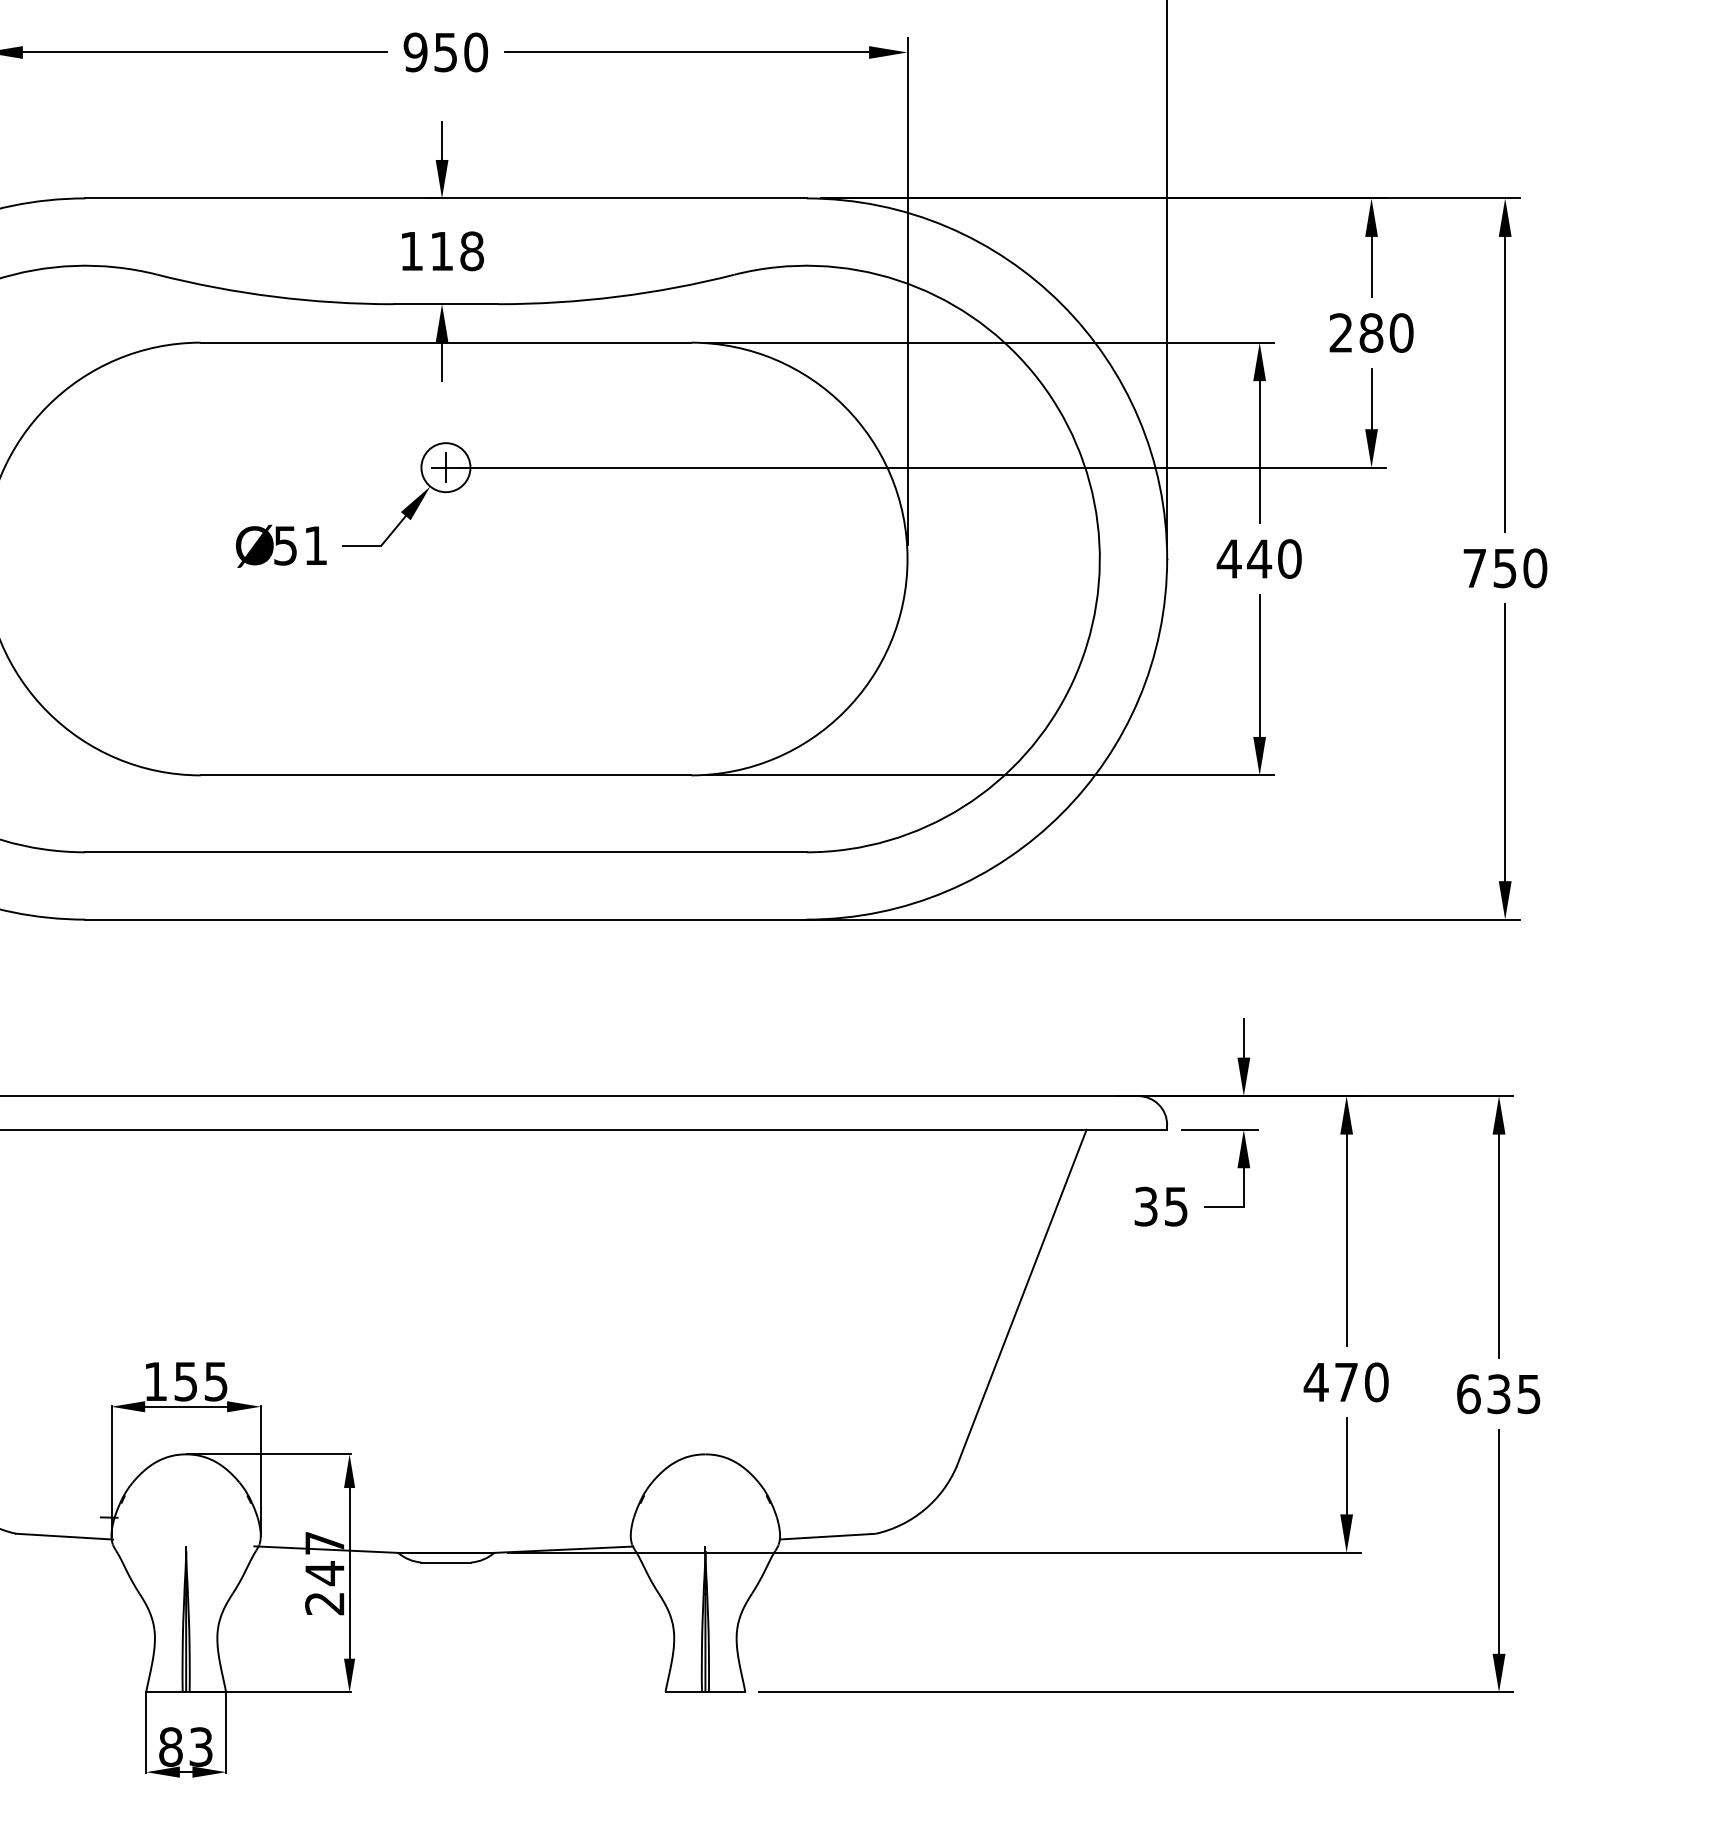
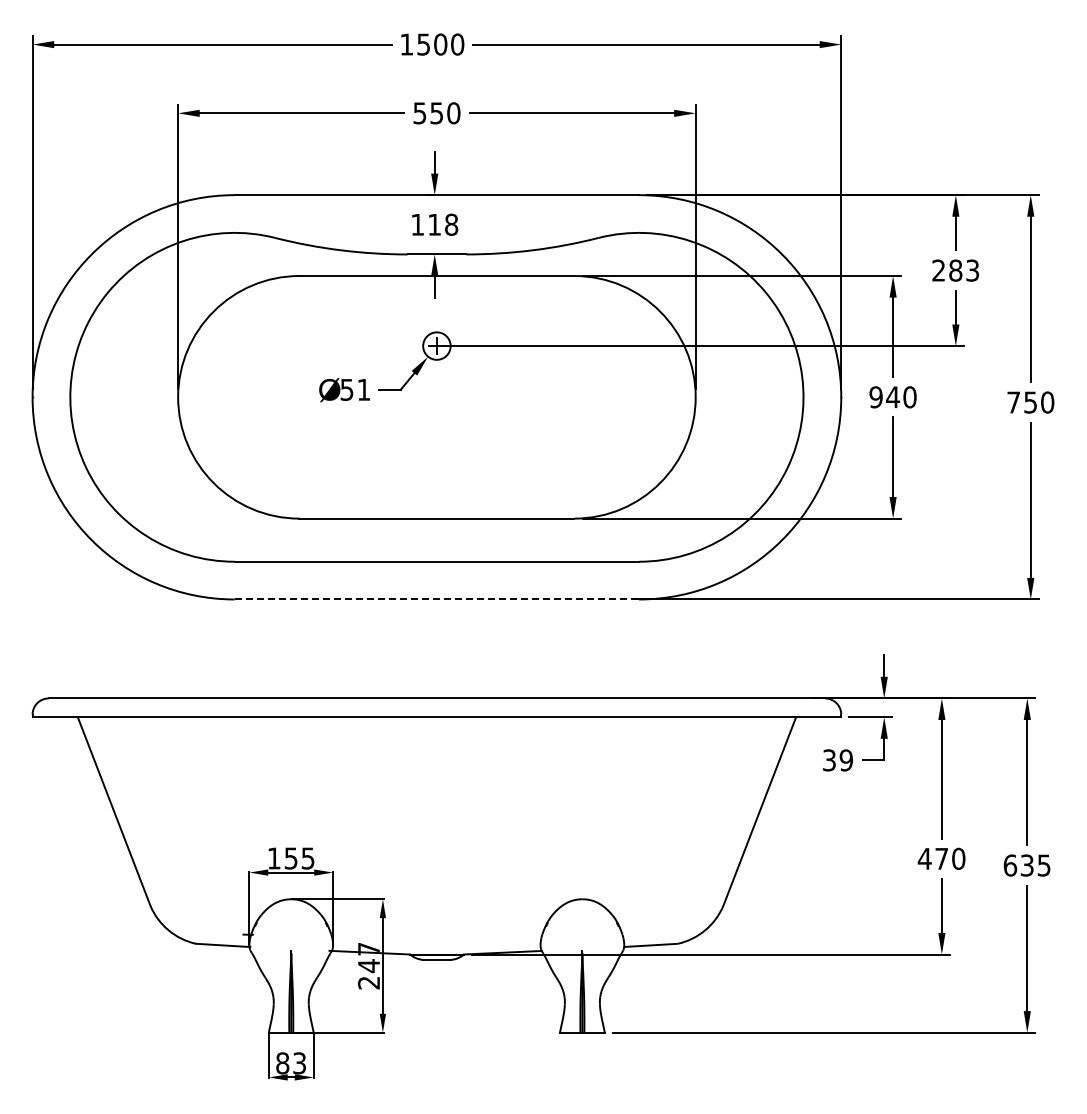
text: (414, 52) -> (419, 113), 950 -> 550
text: (1401, 332) -> (972, 270), 280 -> 283
text: (1230, 559) -> (876, 397), 440 -> 940
line: (446, 919) -> (437, 599), solid -> dashed
text: (1174, 1206) -> (845, 760), 35 -> 39

